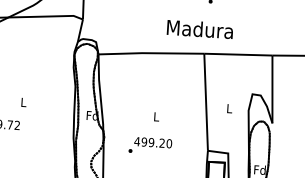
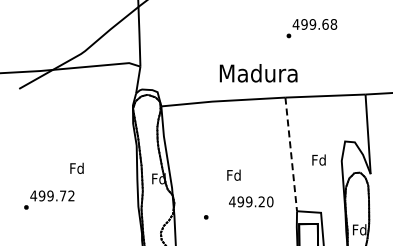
text: (199, 29) -> (258, 73), moved
text: (23, 101) -> (76, 167), L -> Fd
line: (206, 102) -> (291, 154), solid -> dashed
text: (228, 108) -> (318, 159), L -> Fd
text: (156, 116) -> (233, 174), L -> Fd
text: (153, 142) -> (251, 201), moved

